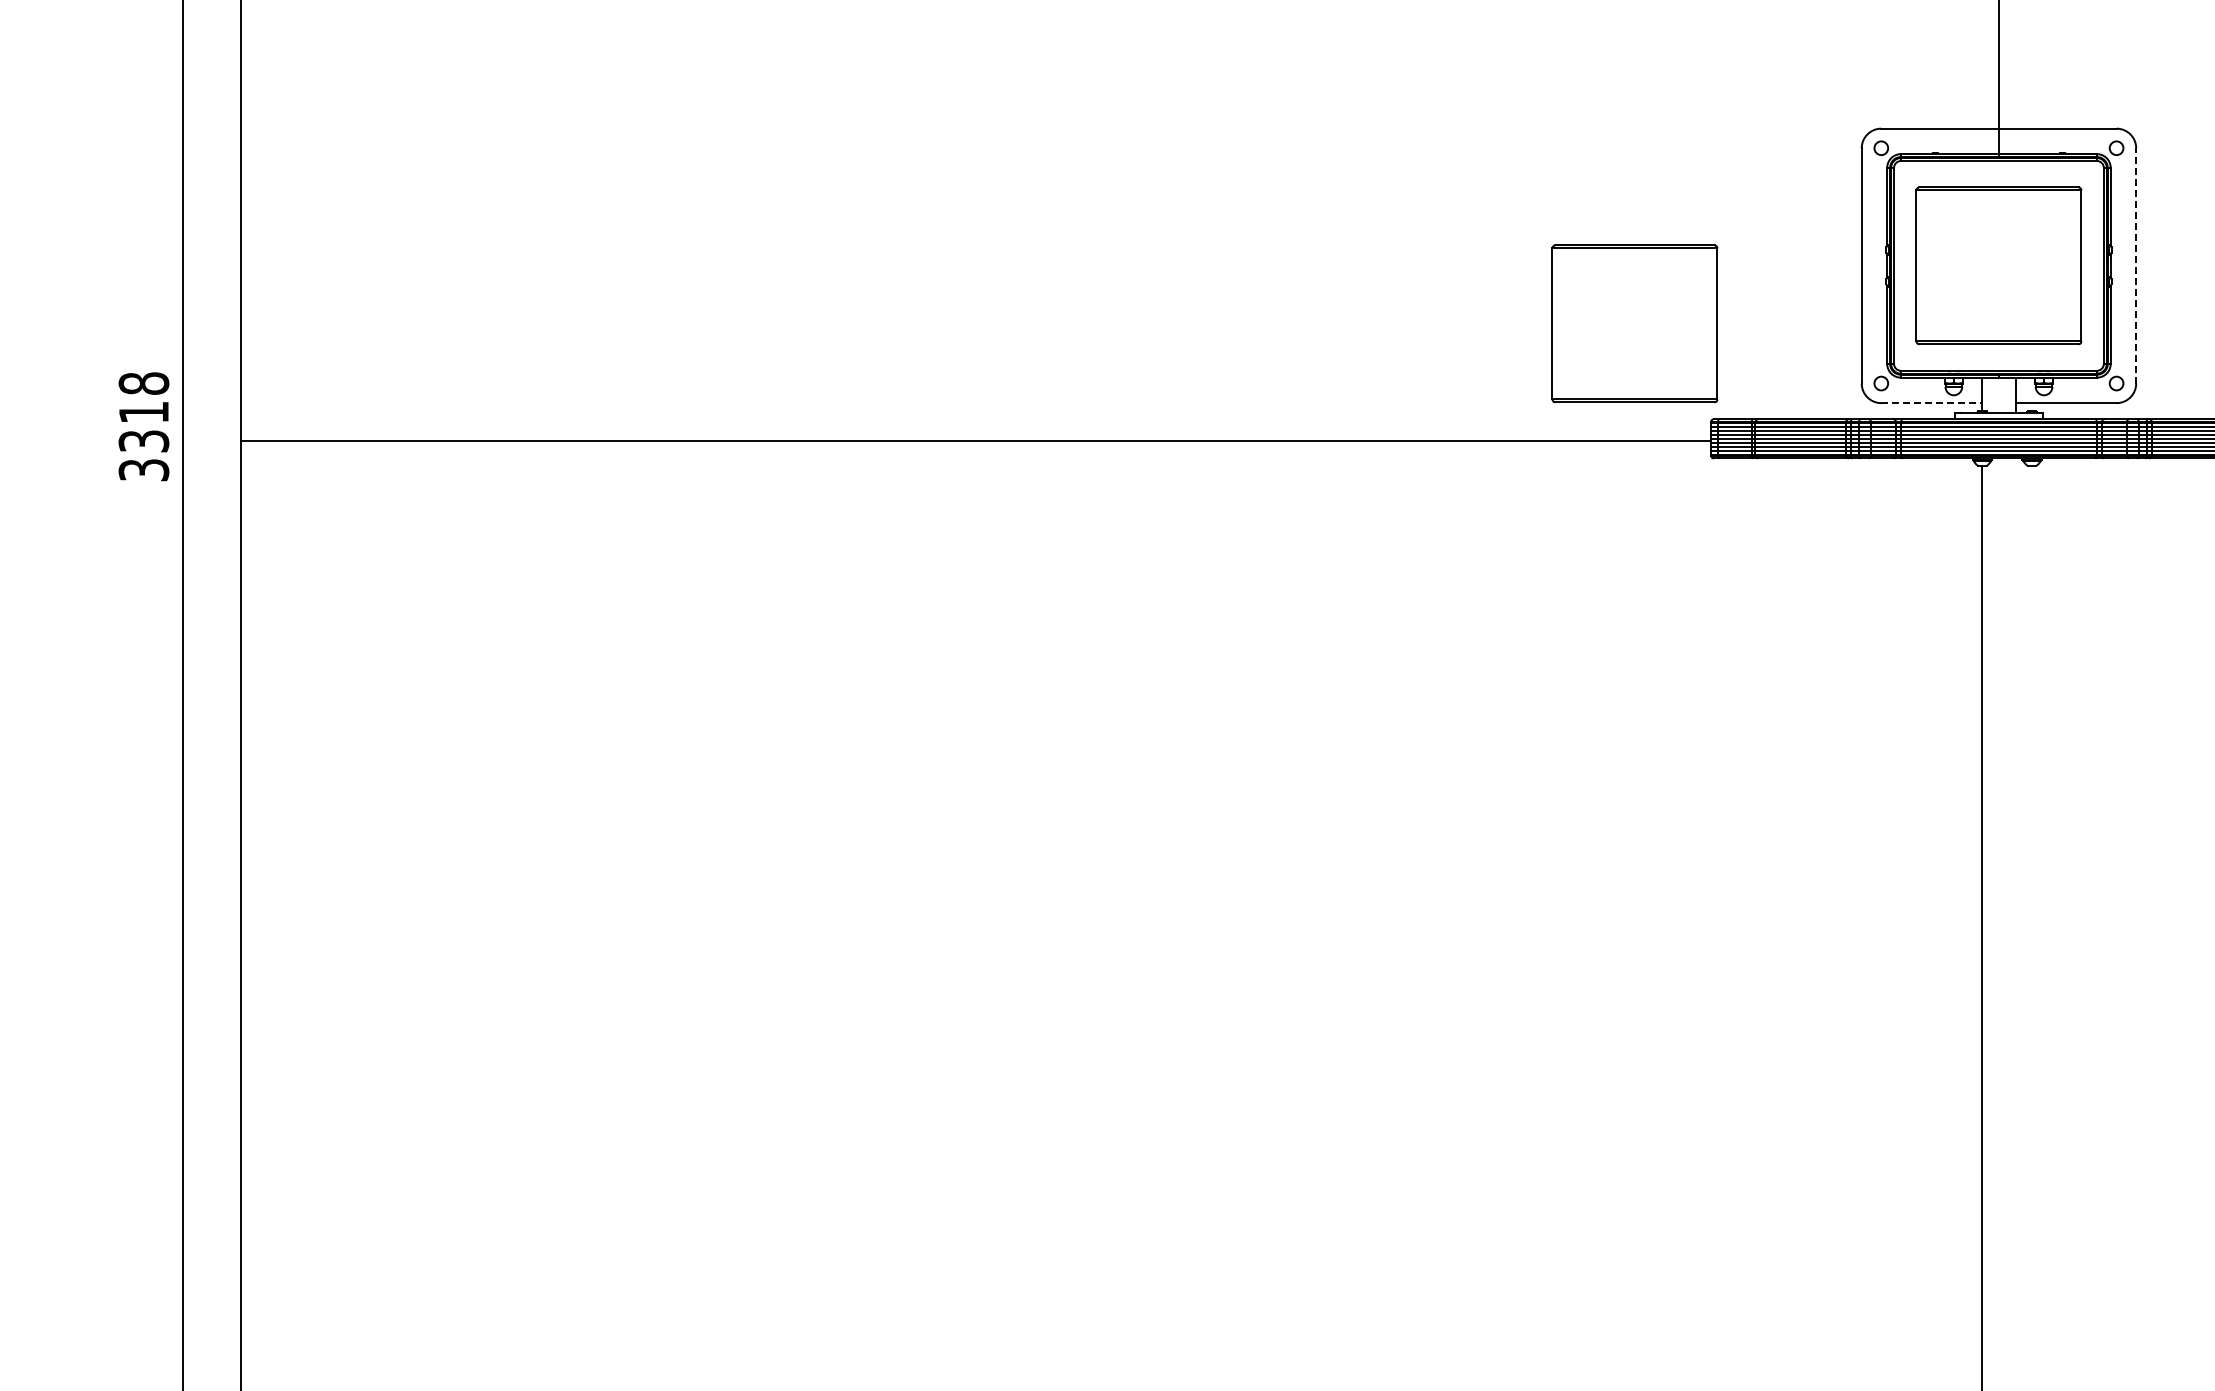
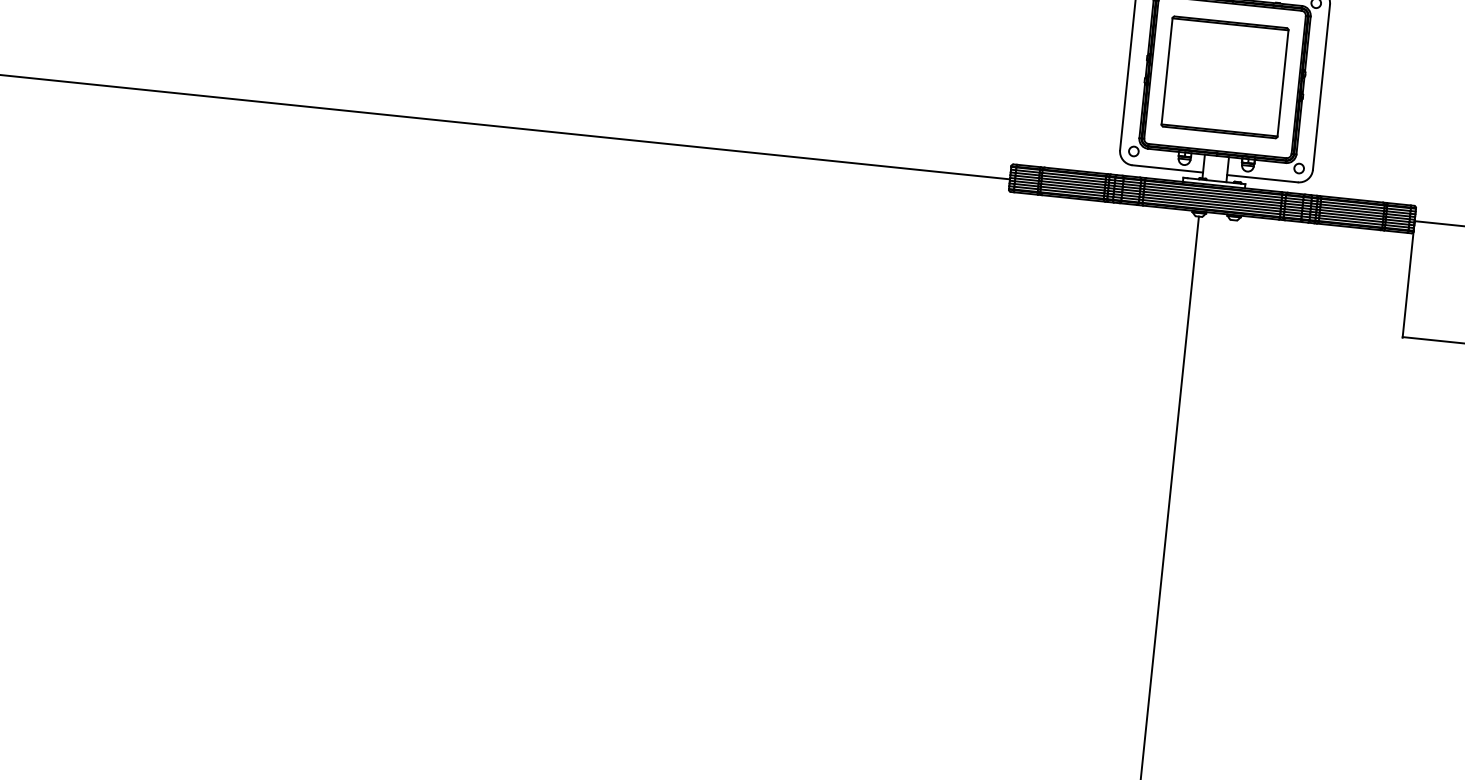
line: (2136, 265) -> (1321, 87), dashed -> solid
part: (1634, 323) -> (964, 91), removed
line: (1932, 403) -> (1168, 169), dashed -> solid

